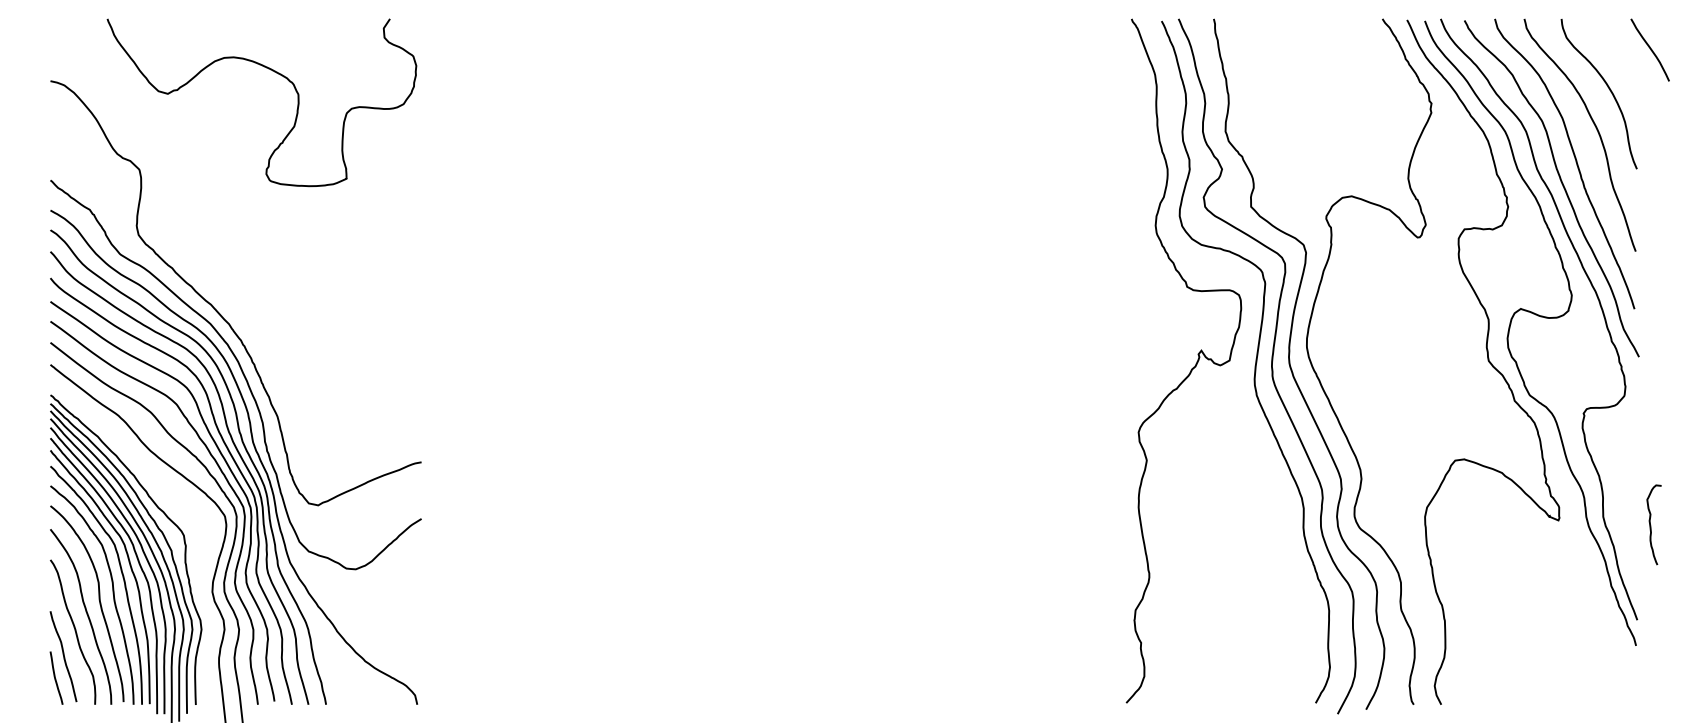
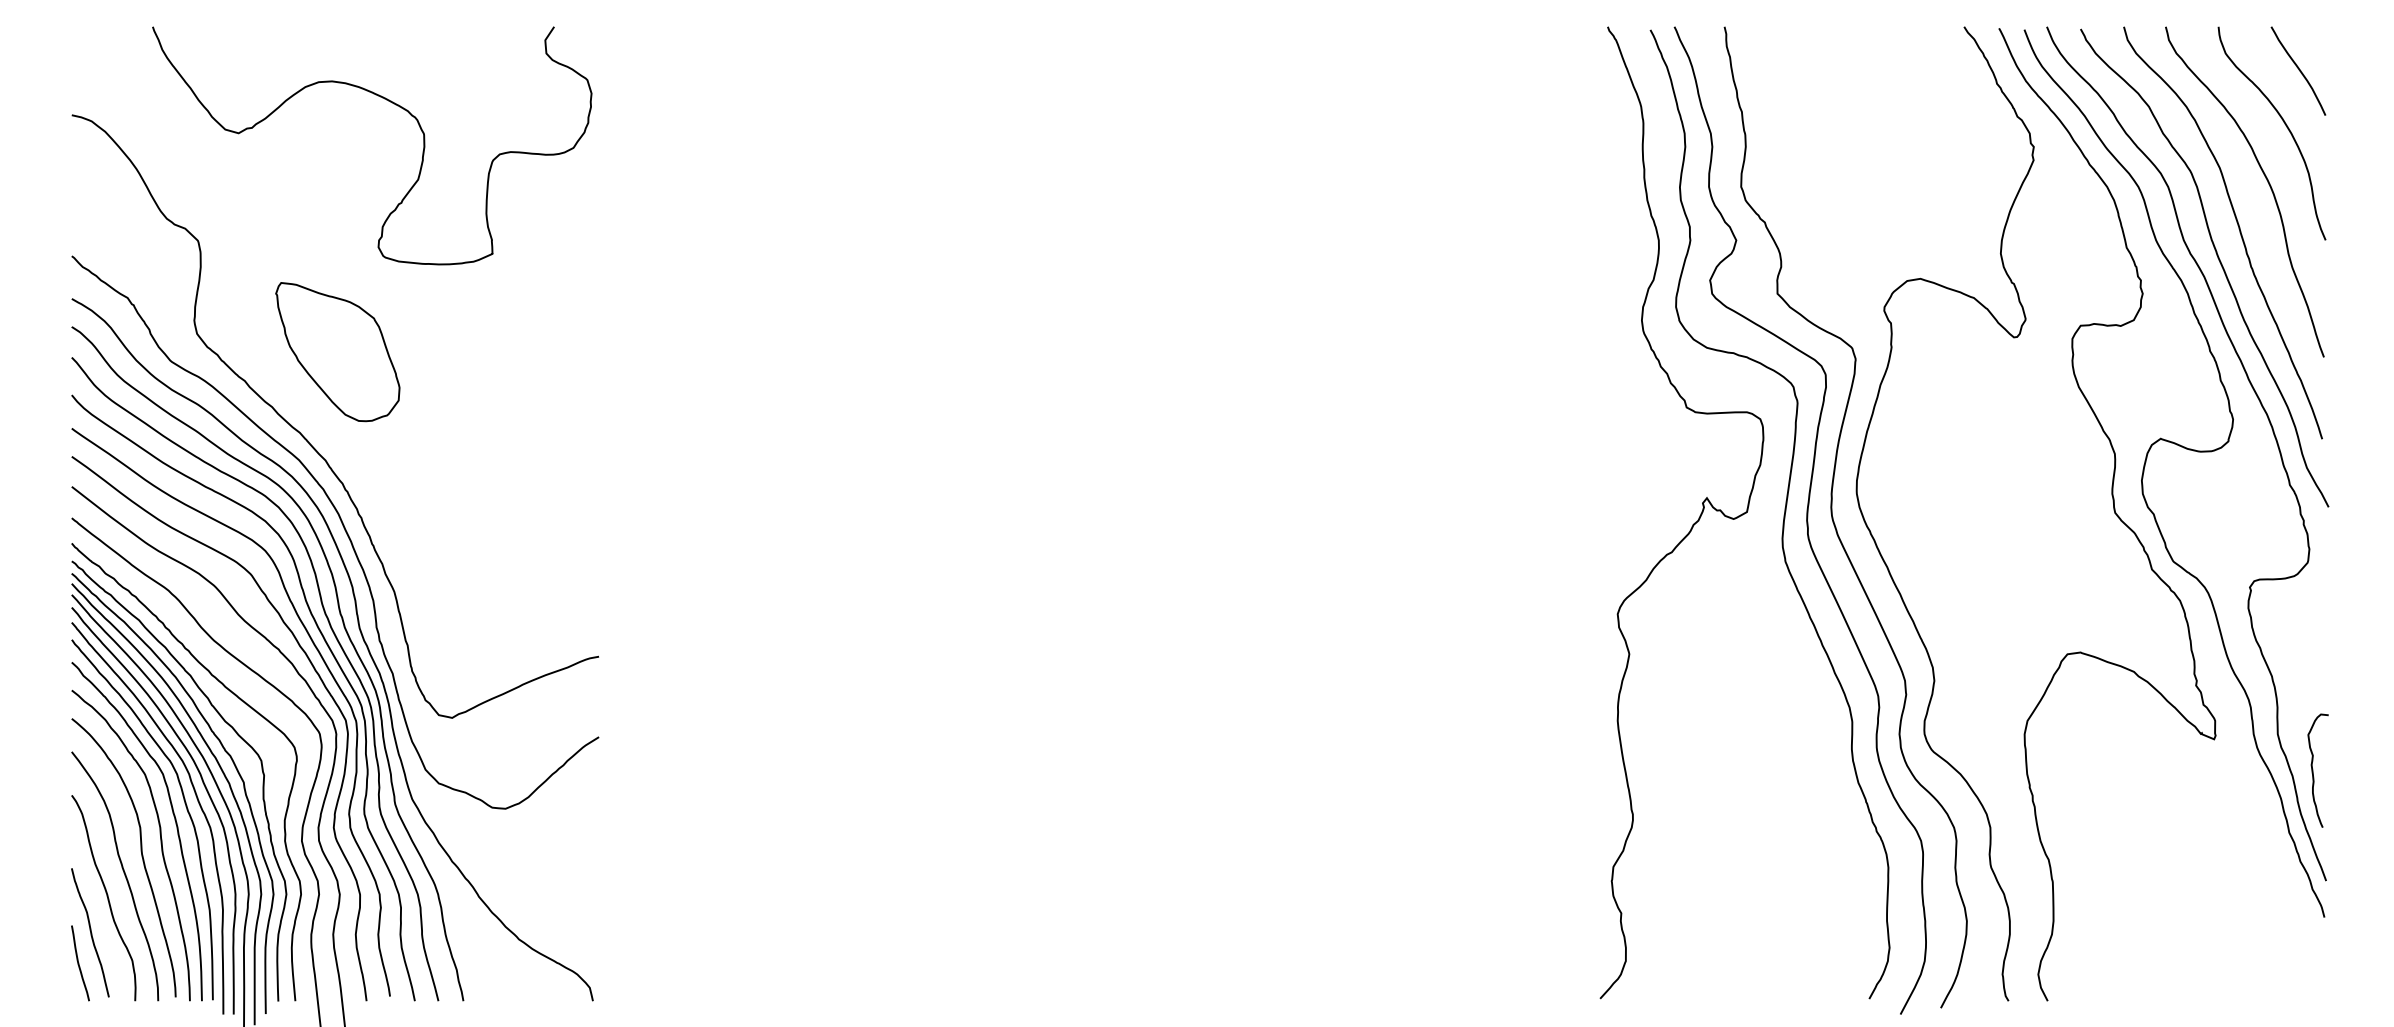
curve: (1650, 49) -> (2298, 70), moved
part: (237, 248) -> (337, 352), added
curve: (169, 493) -> (241, 701), added
curve: (1650, 524) -> (2313, 770), moved

